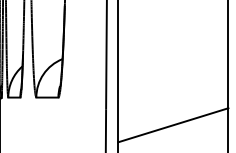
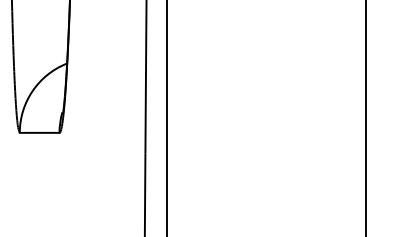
line: (173, 125) -> (266, 183), removed

